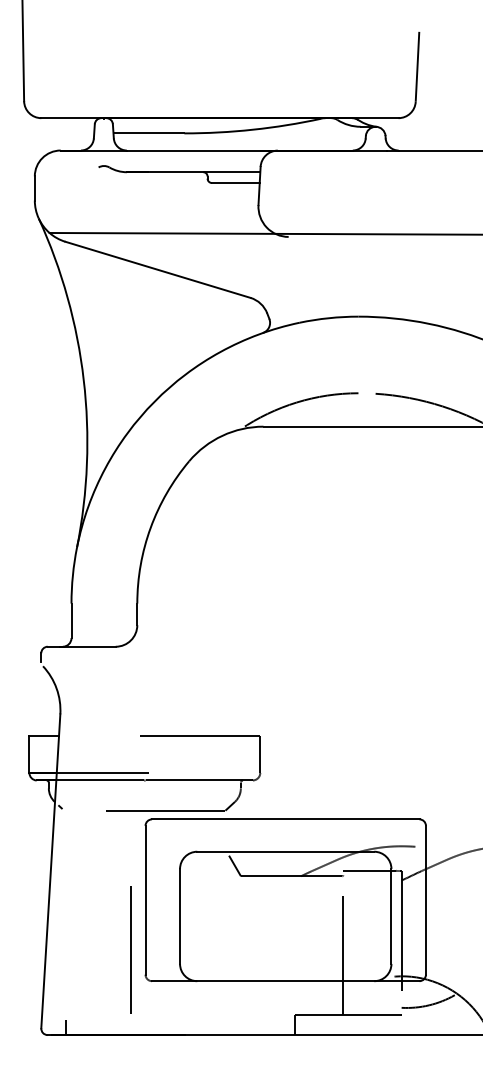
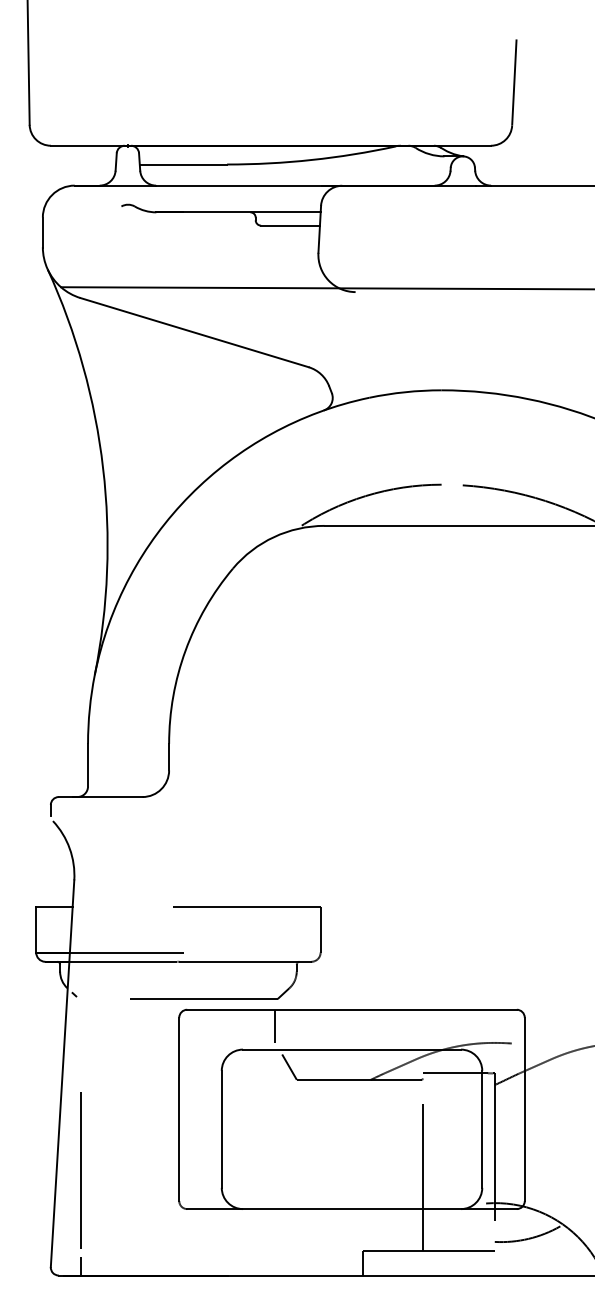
line: (223, 832) -> (275, 1025), added
line: (130, 949) -> (80, 1170), moved

